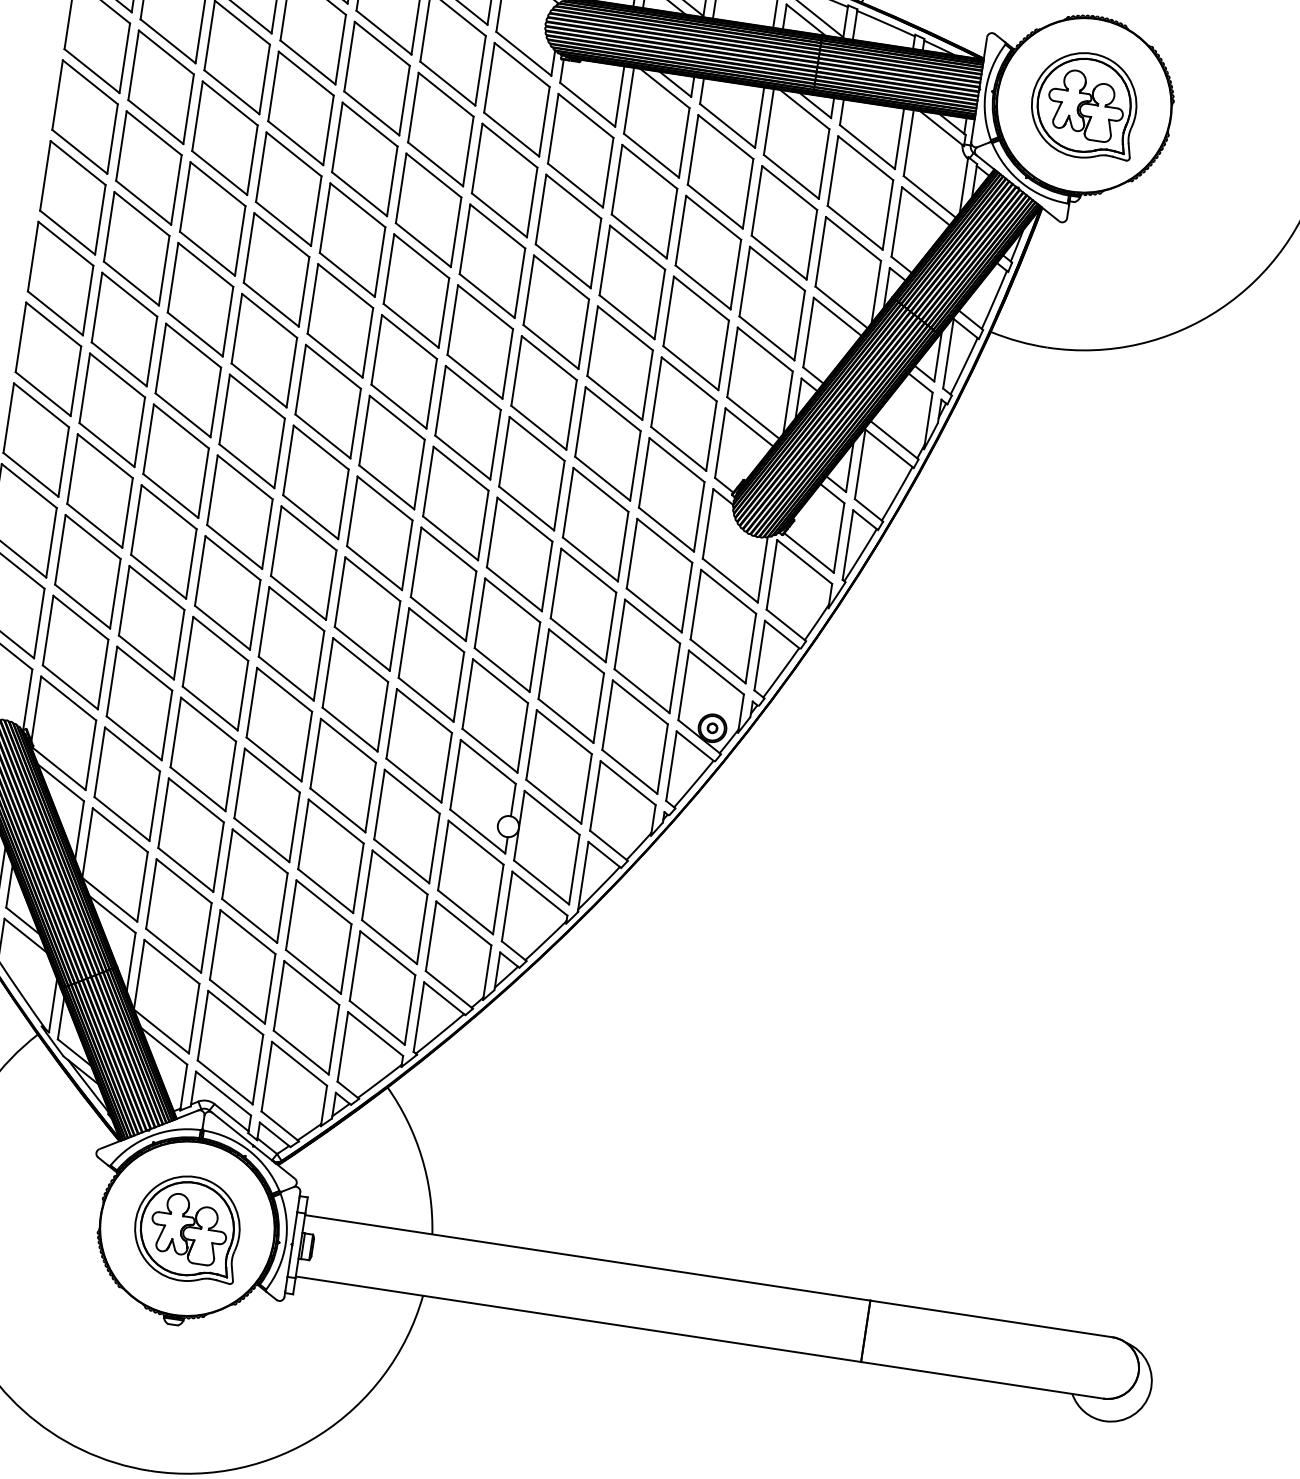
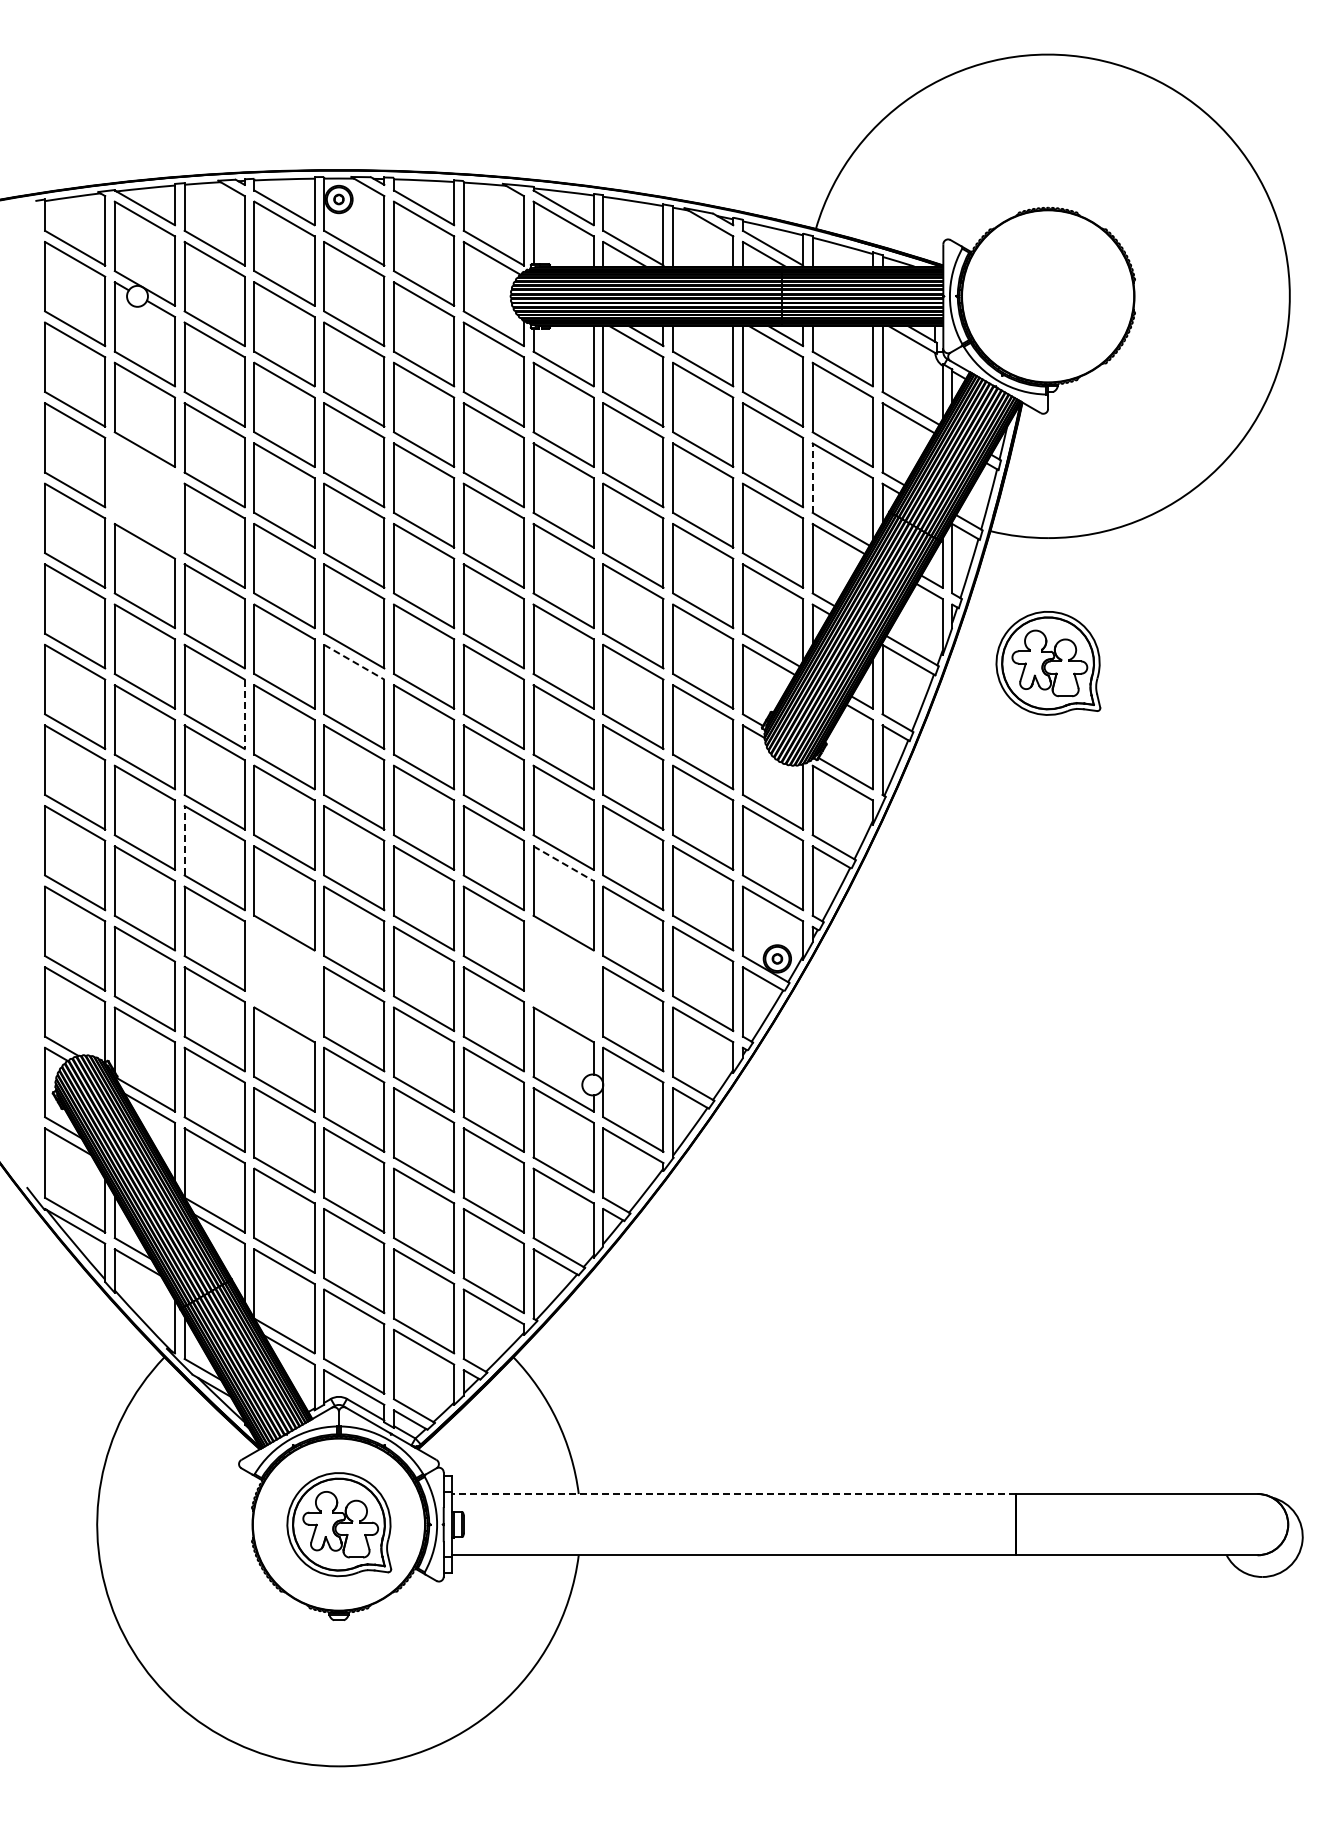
part: (1084, 105) -> (1048, 663), moved
part: (148, 167) -> (144, 495), removed
line: (820, 252) -> (812, 478), solid -> dashed
line: (333, 367) -> (354, 662), solid -> dashed
line: (215, 402) -> (244, 714), solid -> dashed
line: (136, 519) -> (184, 840), solid -> dashed
line: (512, 600) -> (563, 863), solid -> dashed
part: (215, 673) -> (284, 978), removed
part: (495, 715) -> (563, 978), removed
line: (587, 1258) -> (733, 1494), solid -> dashed

